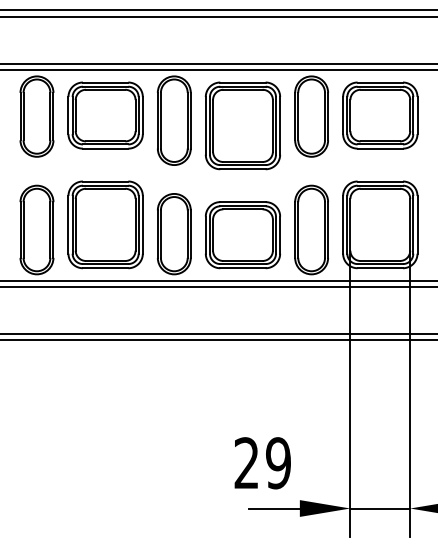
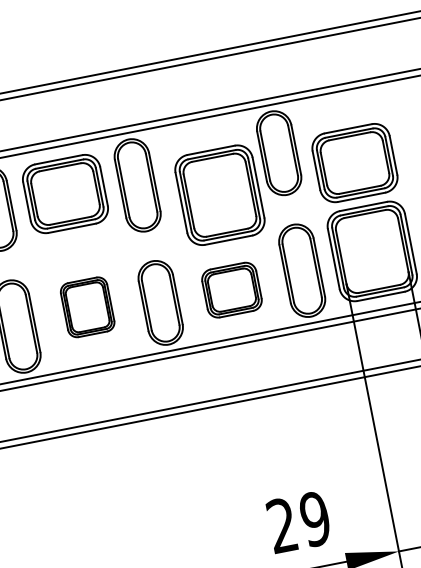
part: (380, 115) -> (355, 162), moved
part: (242, 125) -> (219, 194), moved
part: (105, 224) -> (87, 306), size x0.6
part: (242, 235) -> (231, 290), size x0.7

